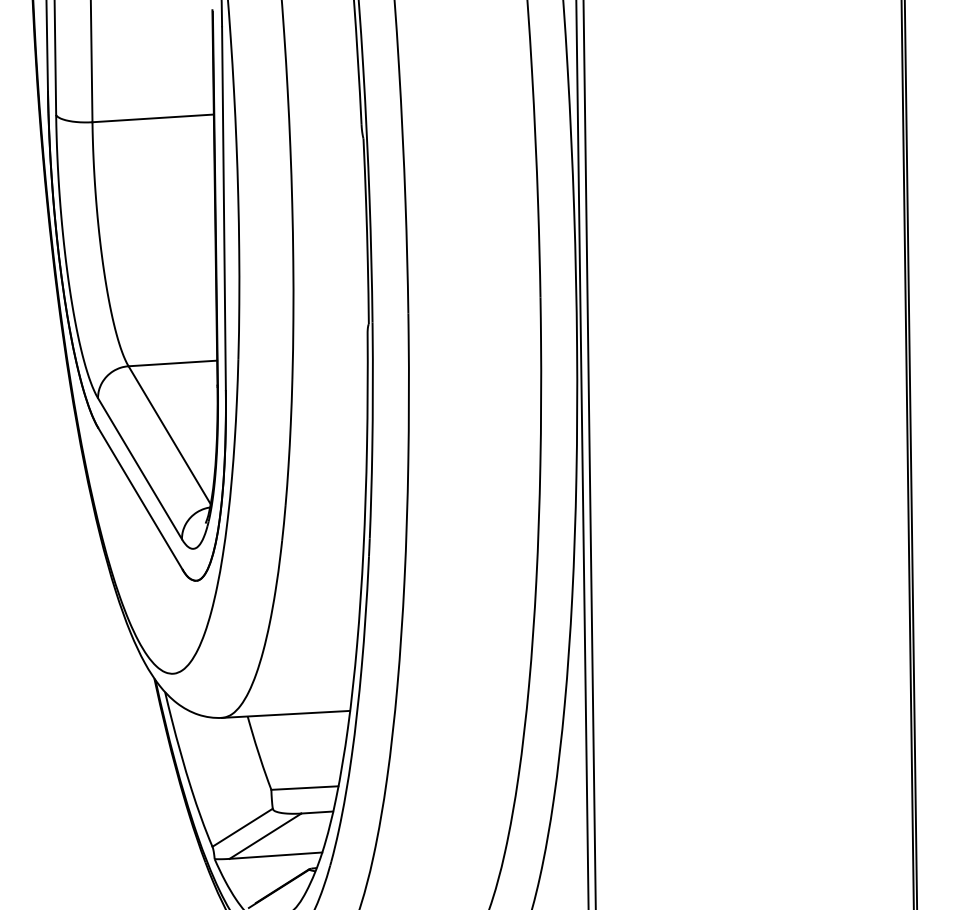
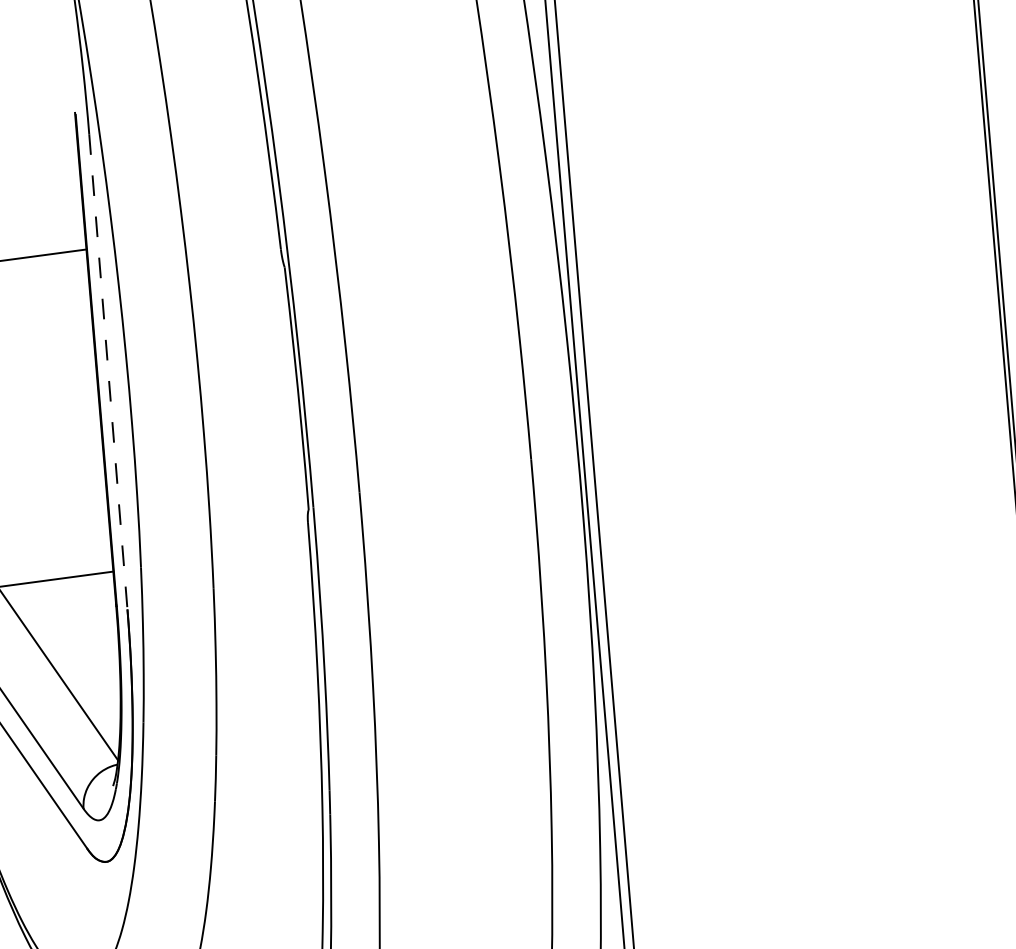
line: (223, 209) -> (107, 372), solid -> dashed

